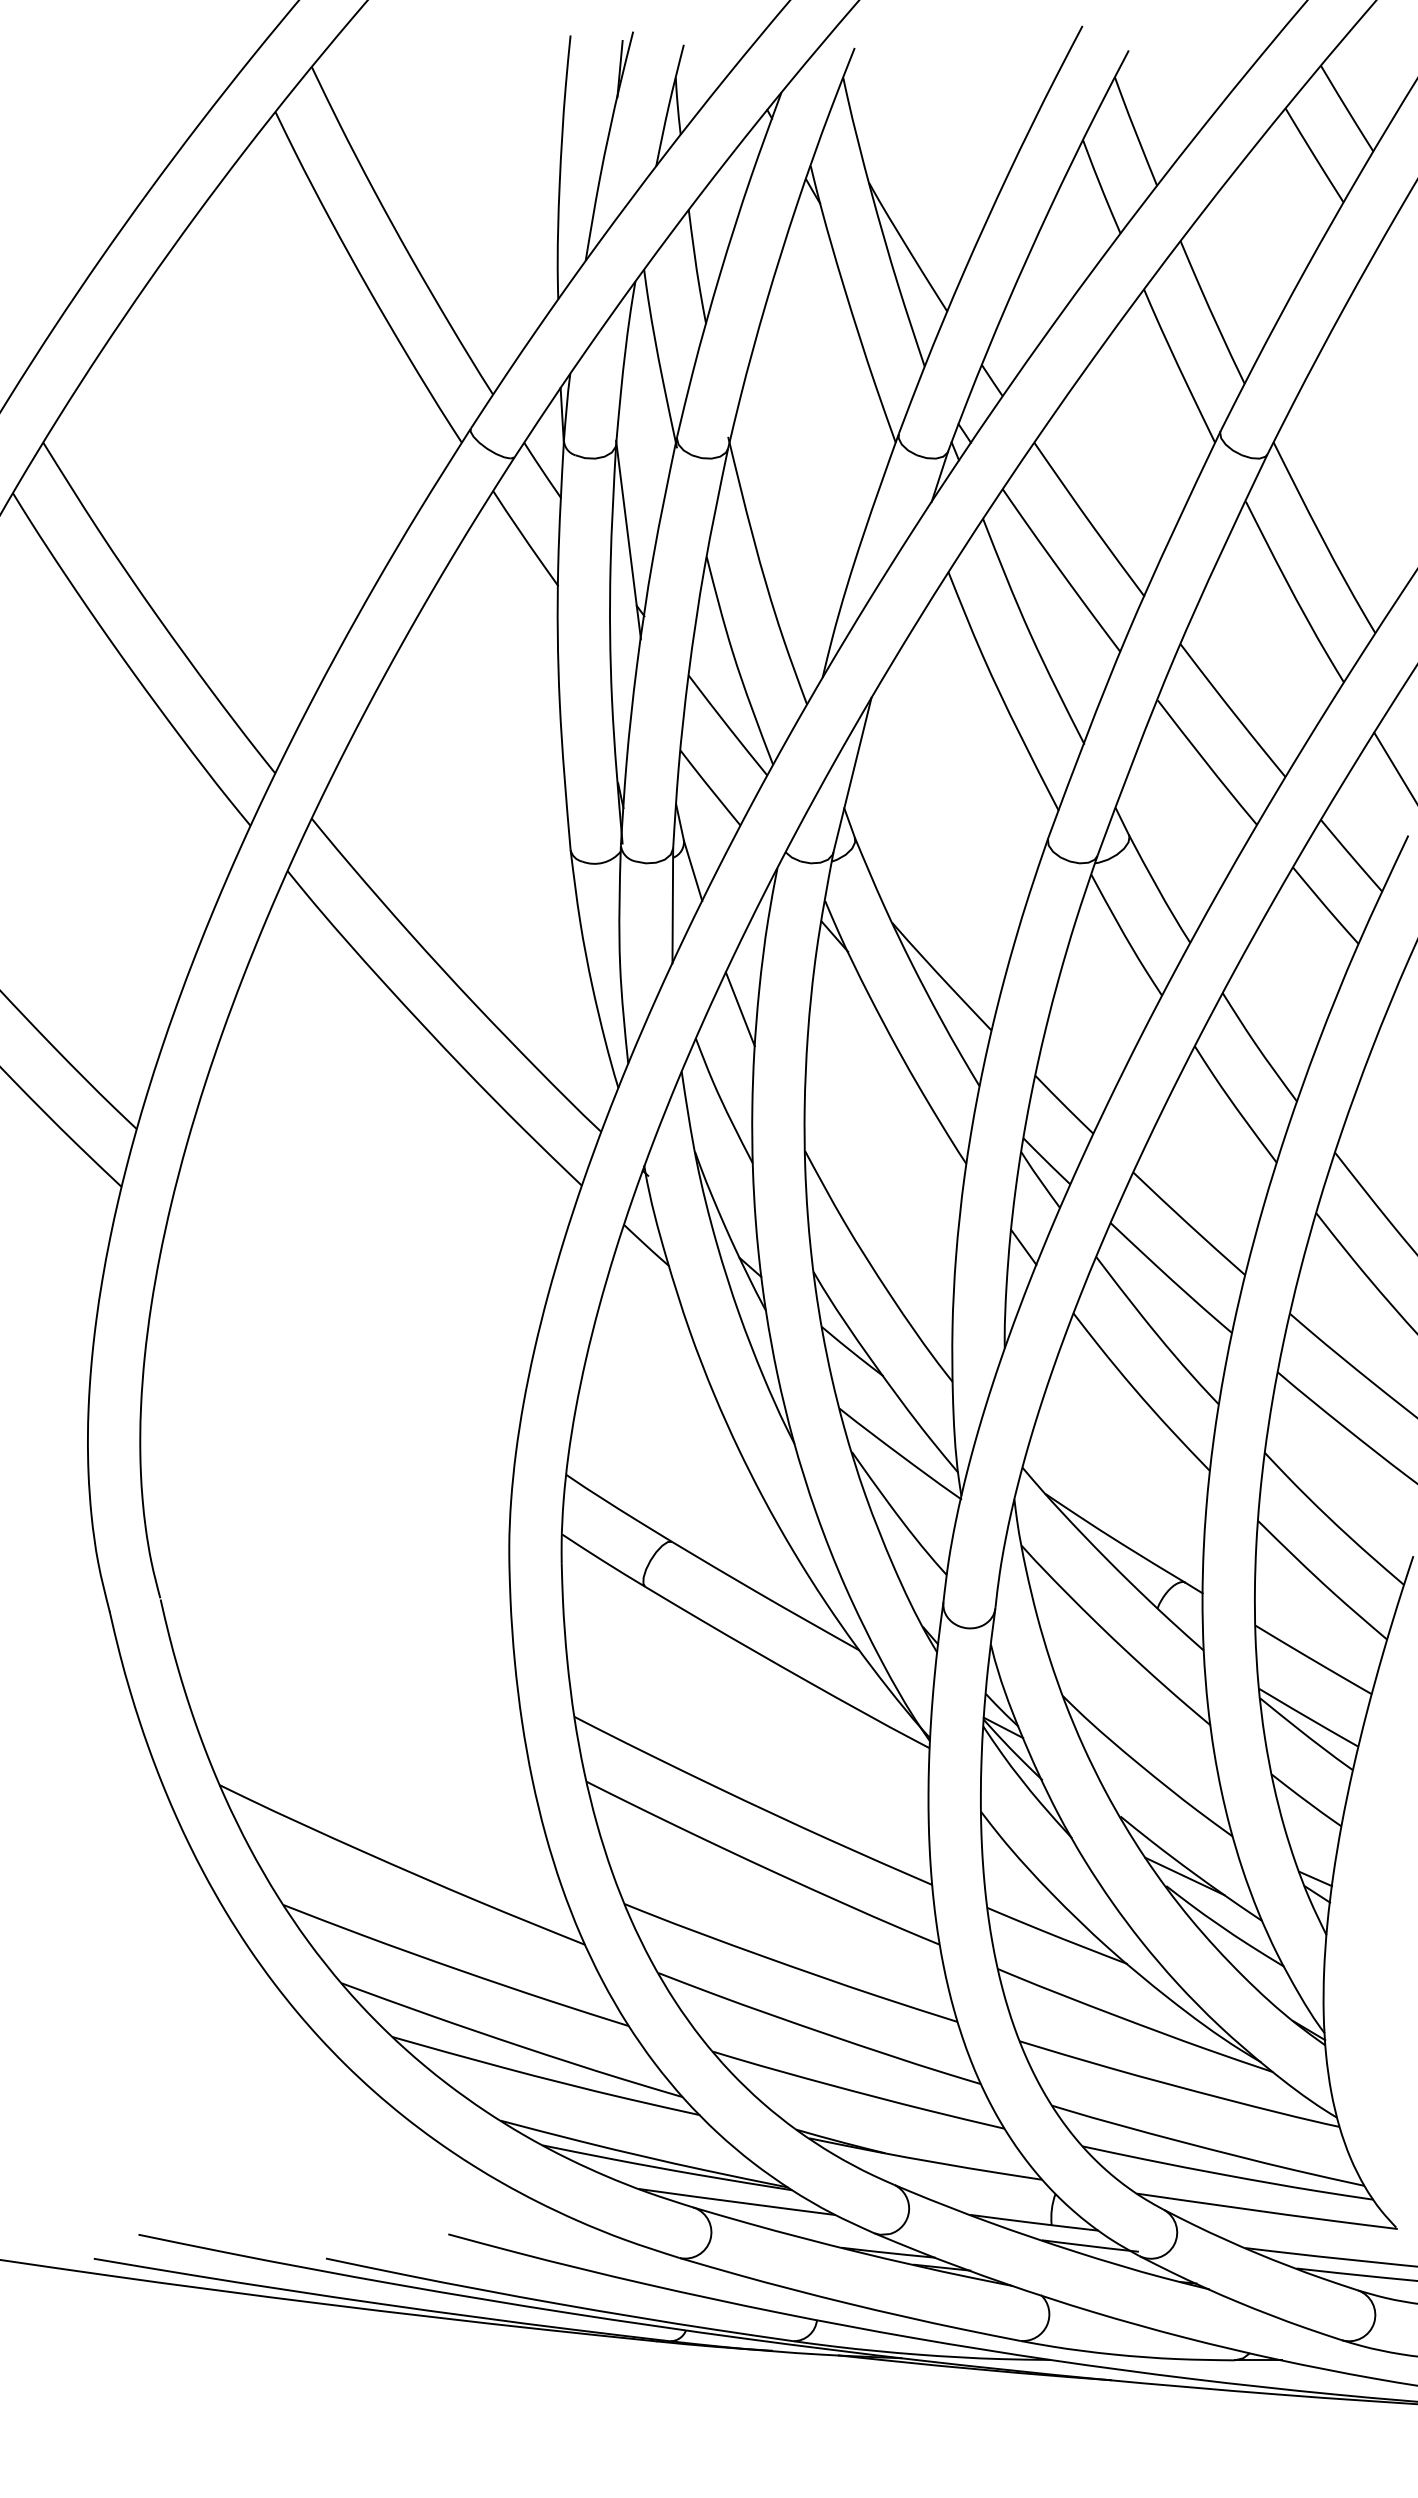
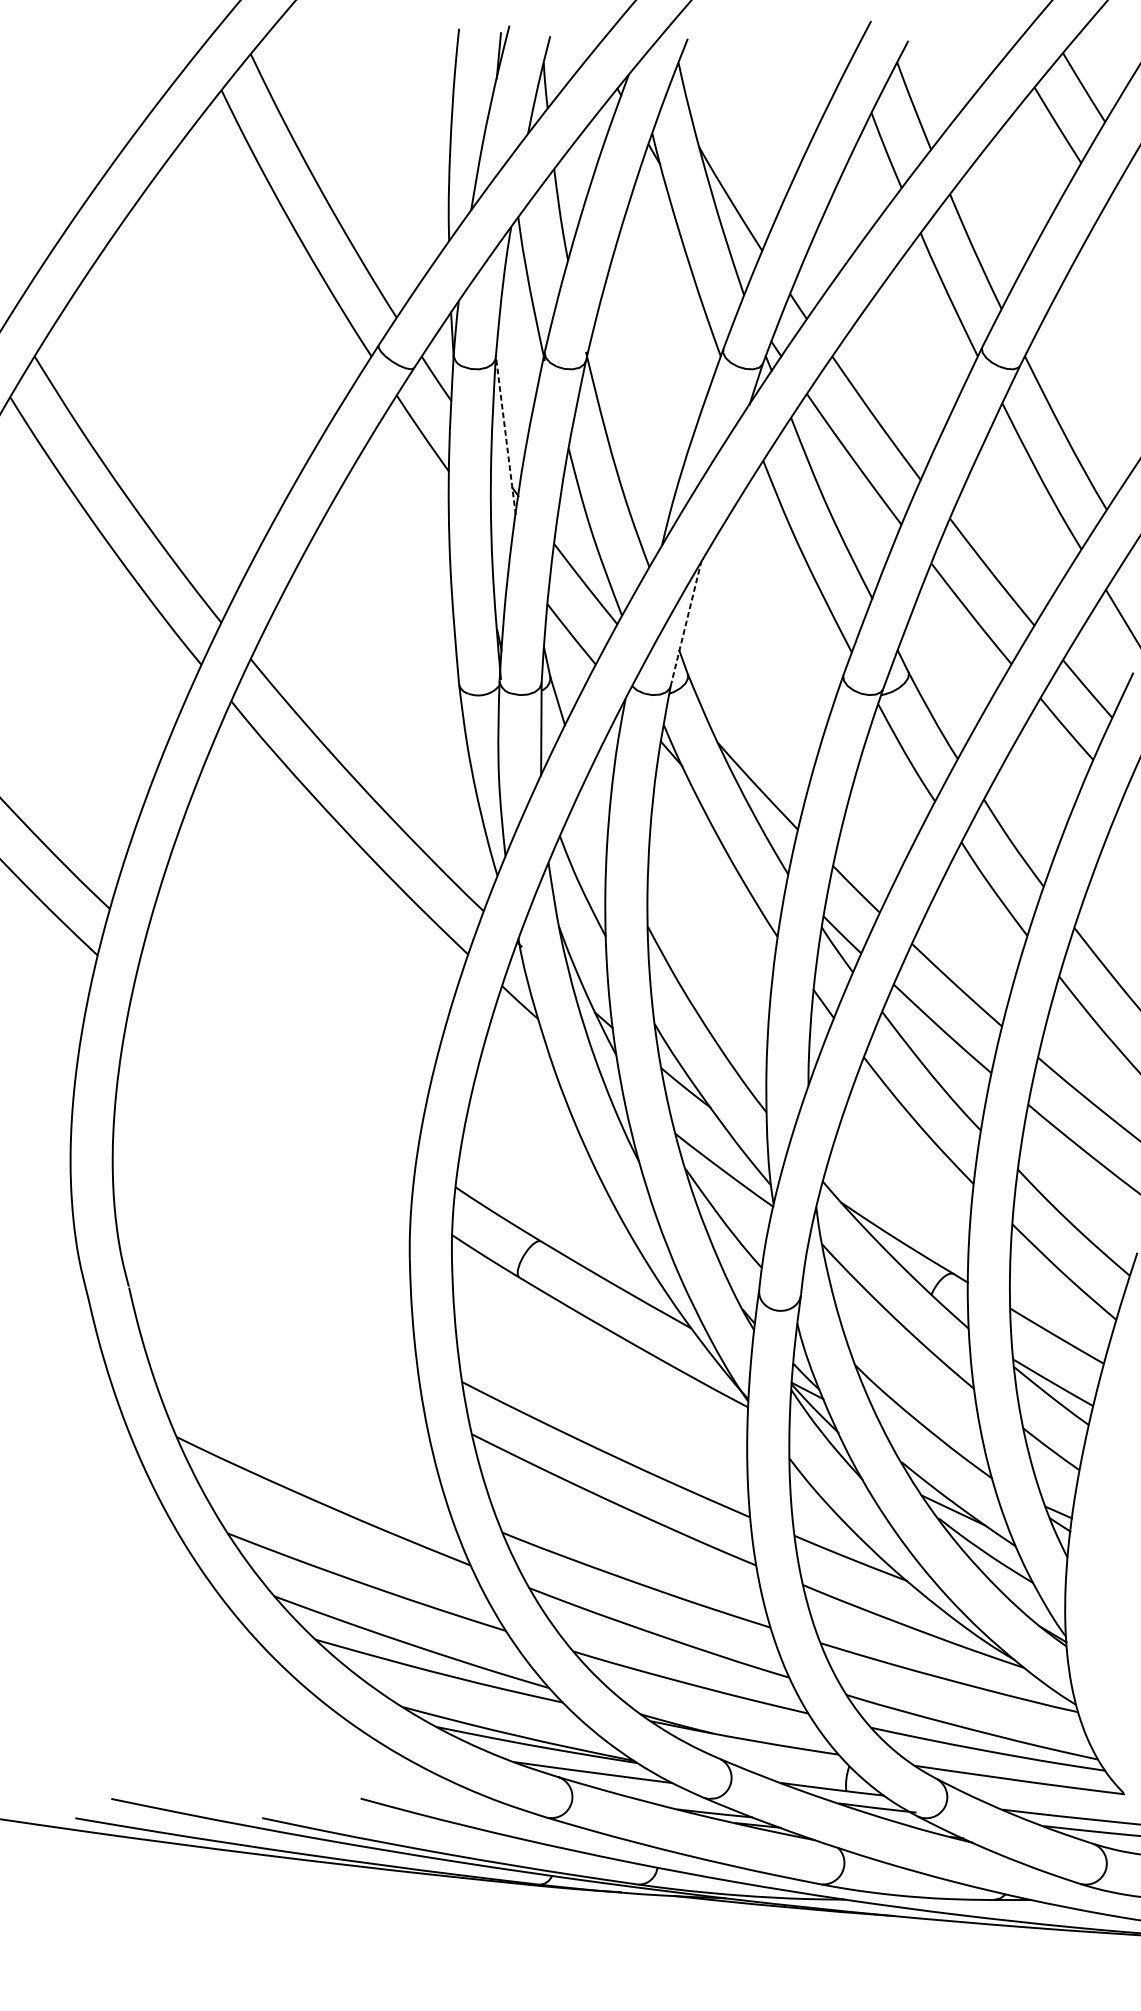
line: (628, 539) -> (505, 434), solid -> dashed
line: (852, 775) -> (686, 624), solid -> dashed
line: (739, 1009) -> (595, 812), removed

